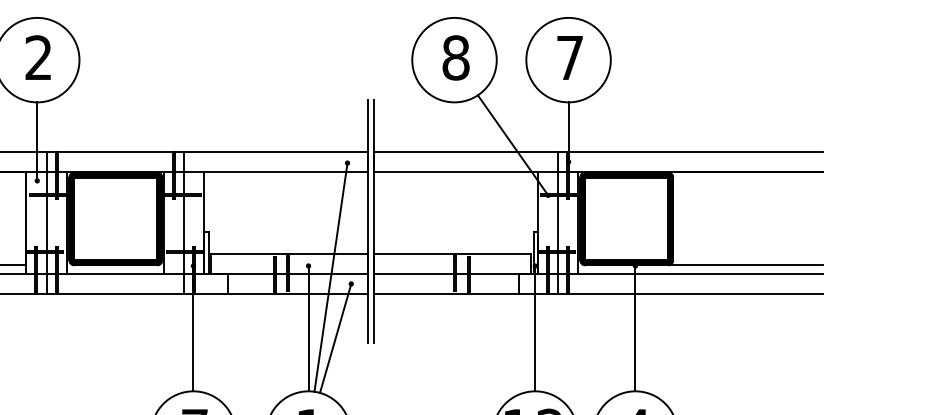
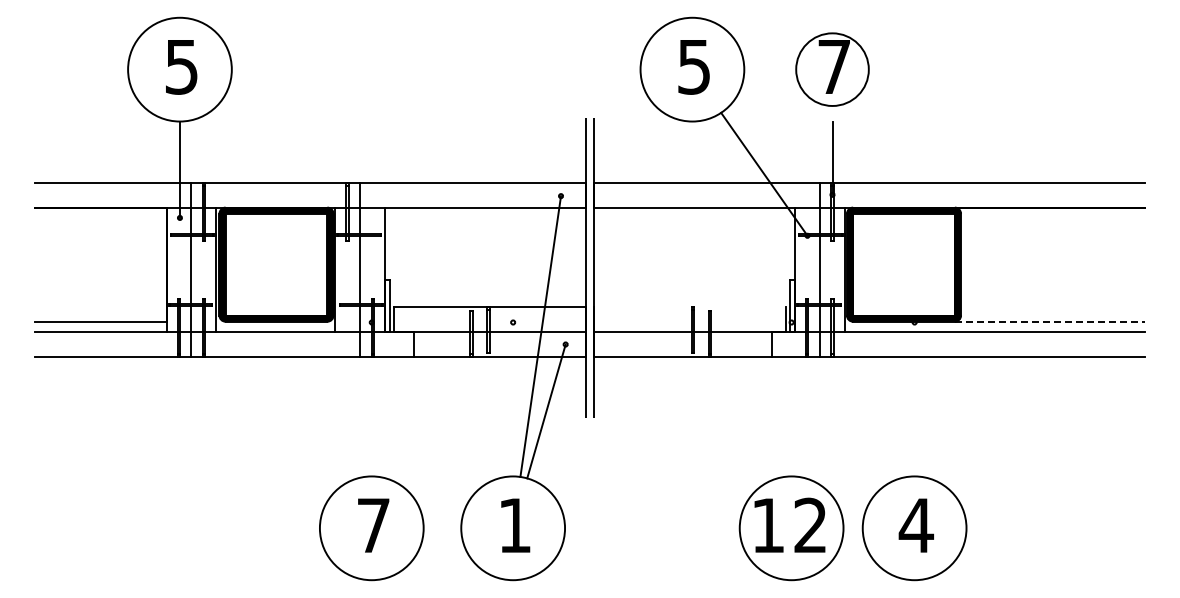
text: (38, 57) -> (181, 66), 2 -> 5
text: (455, 57) -> (693, 66), 8 -> 5
circle: (568, 60) -> (832, 69), size x0.7
line: (452, 253) -> (689, 307), removed
line: (745, 265) -> (1049, 321), solid -> dashed
line: (193, 328) -> (371, 399), removed
line: (308, 328) -> (513, 399), removed
line: (535, 328) -> (791, 399), removed
line: (635, 328) -> (914, 399), removed

